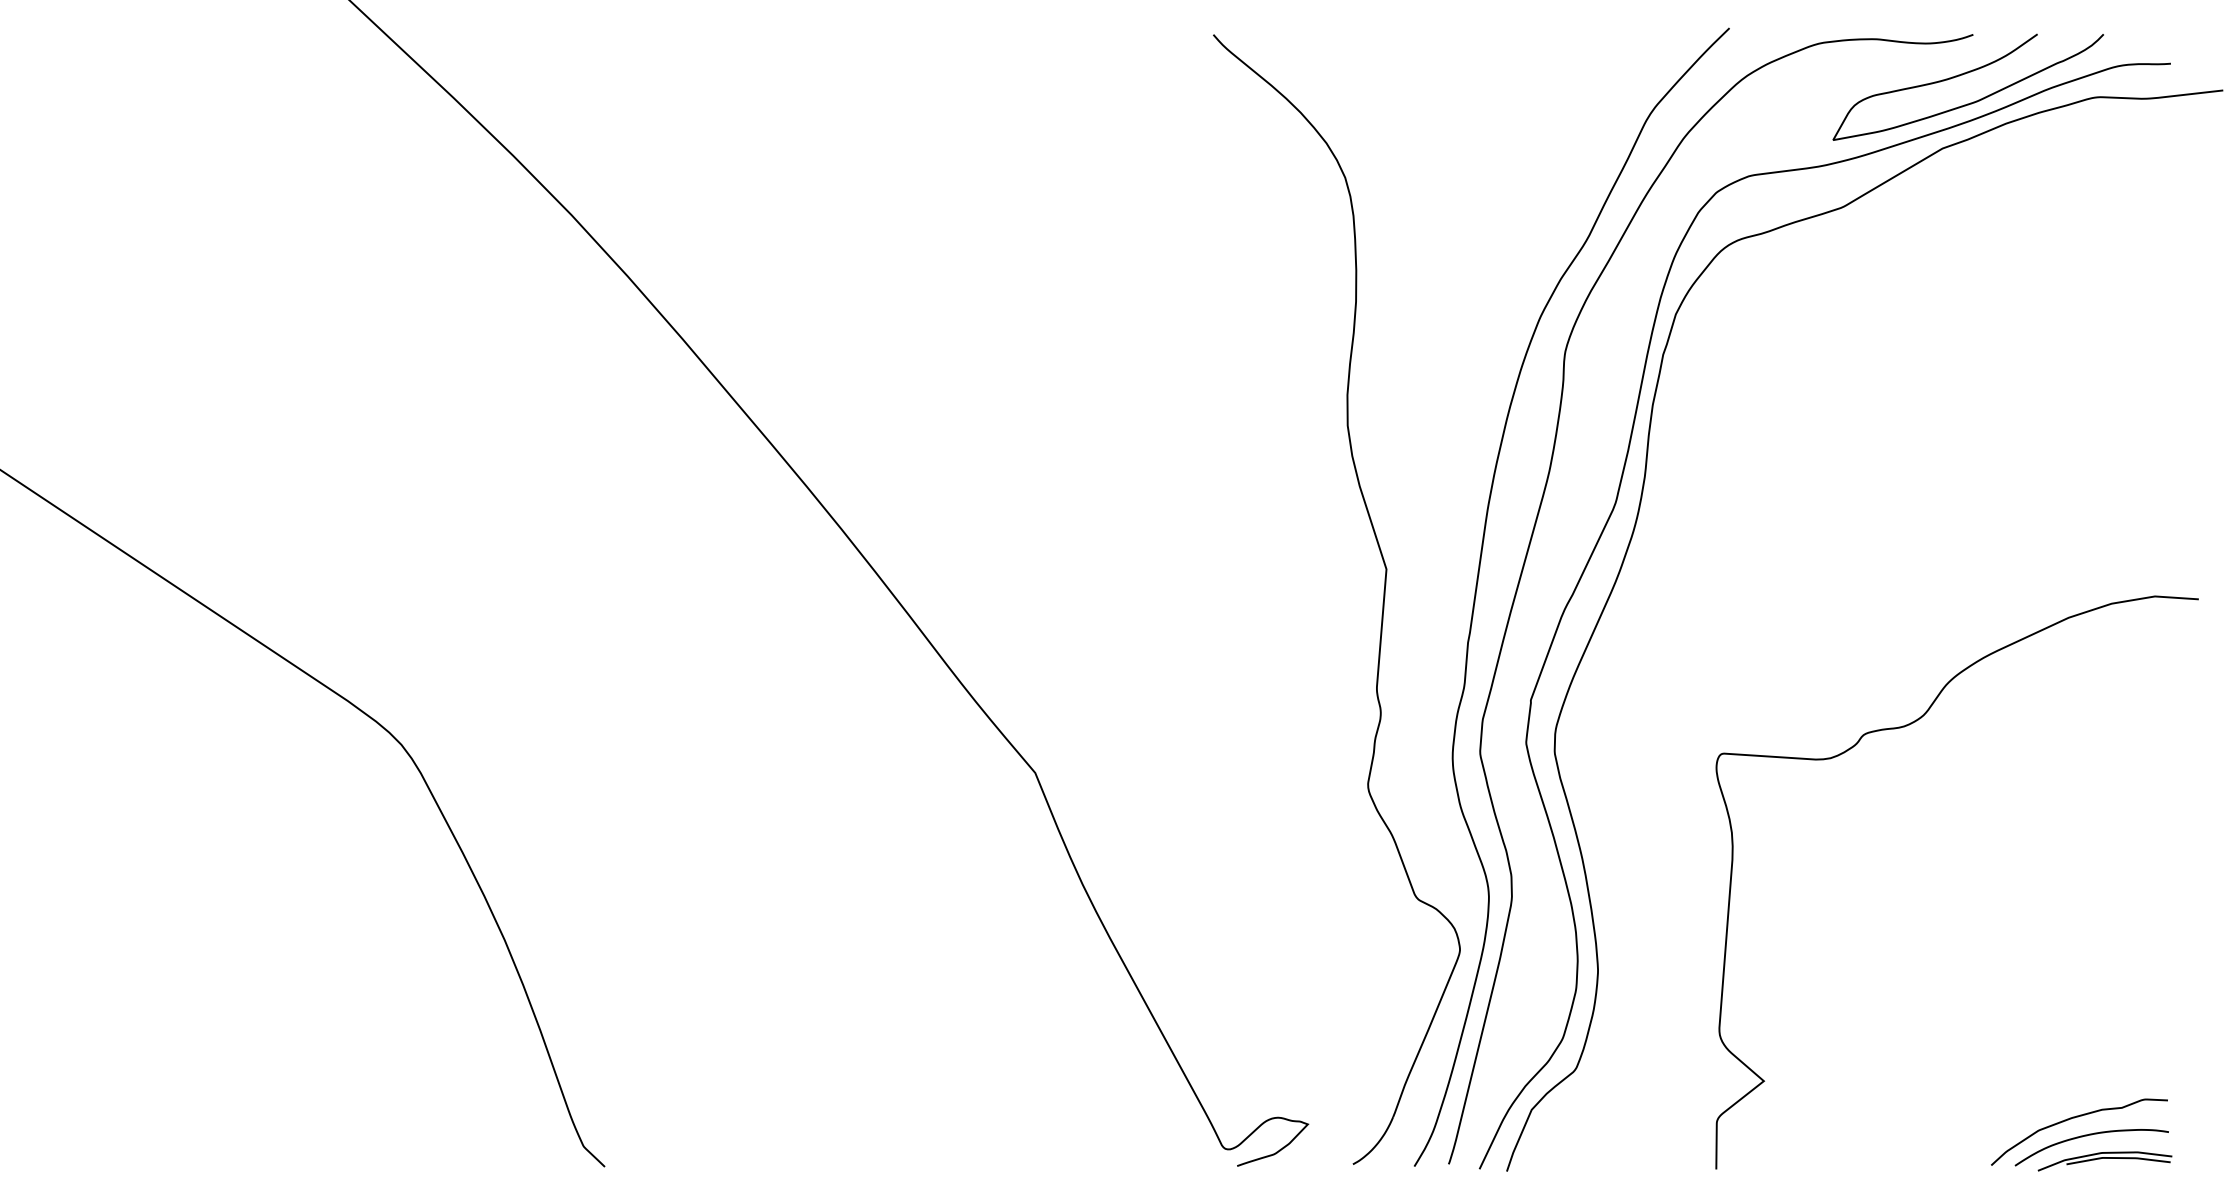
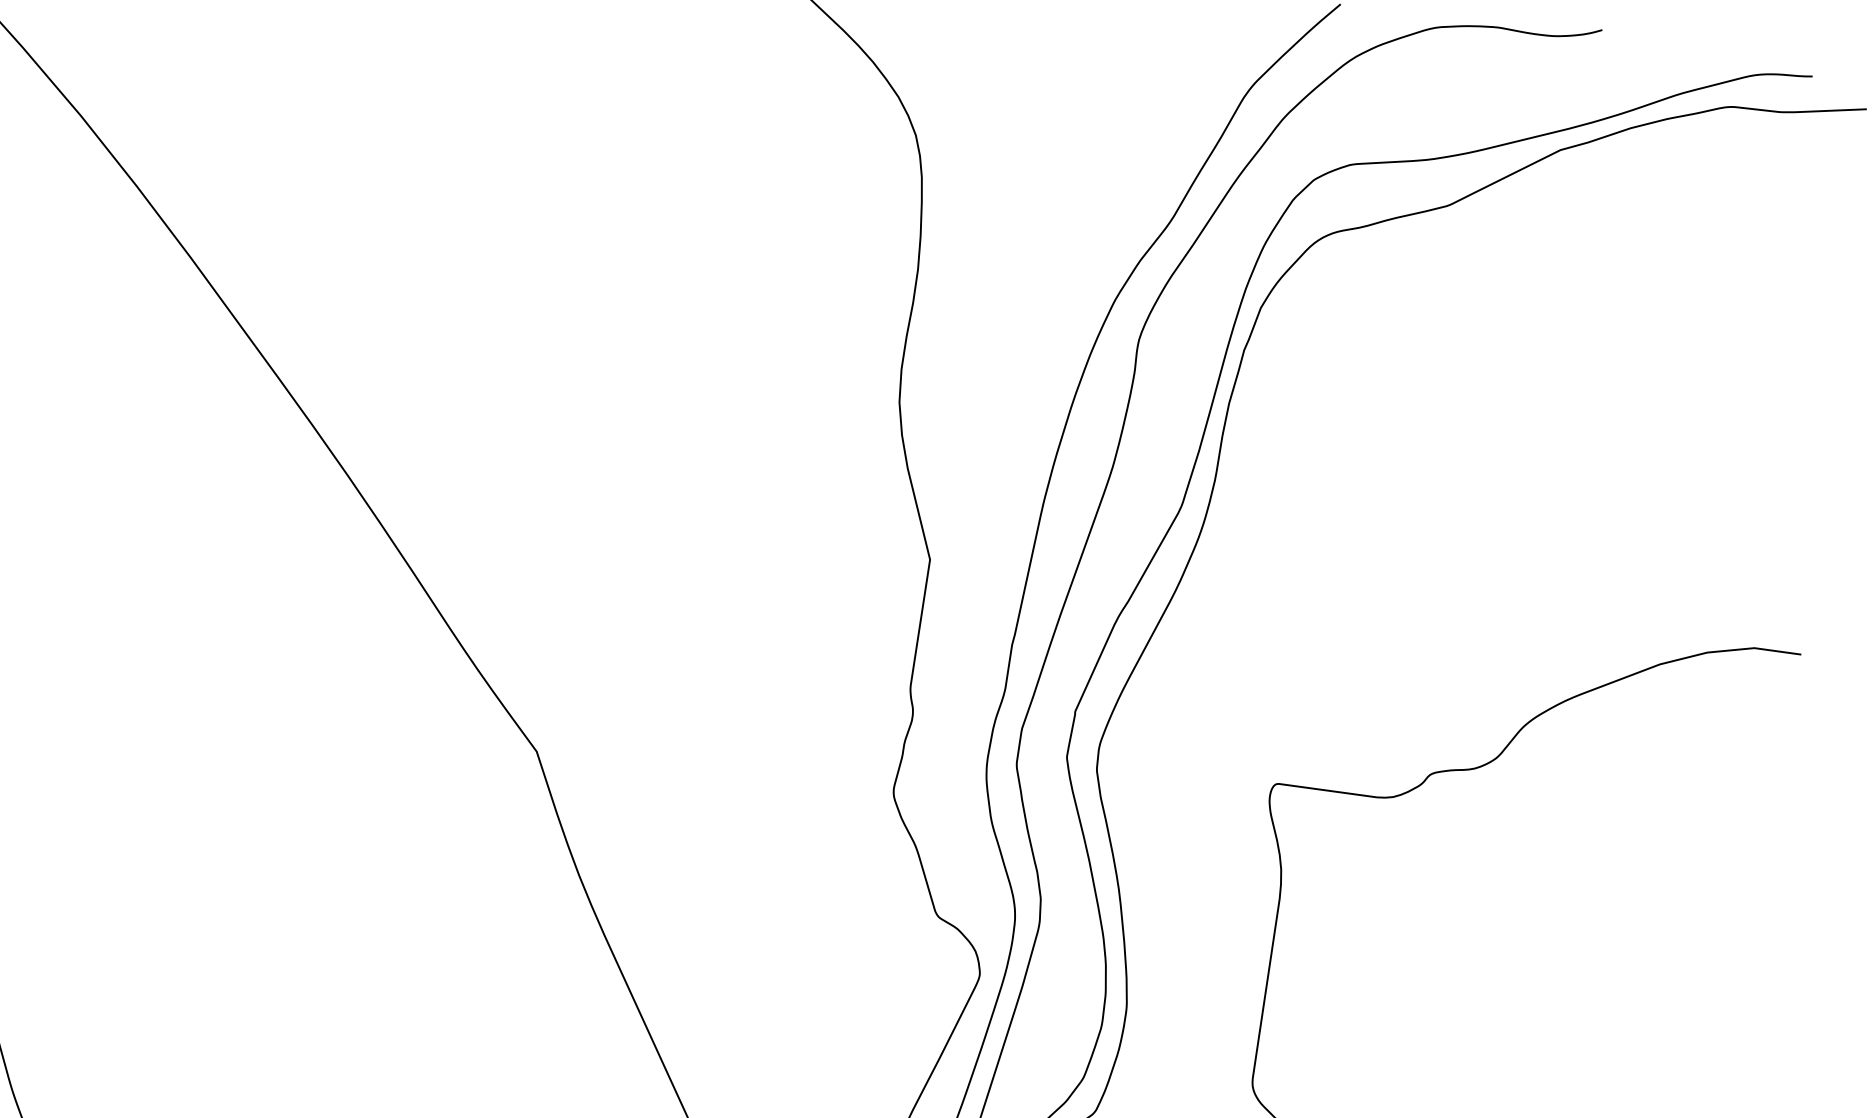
curve: (1962, 75) -> (1587, 73), removed

